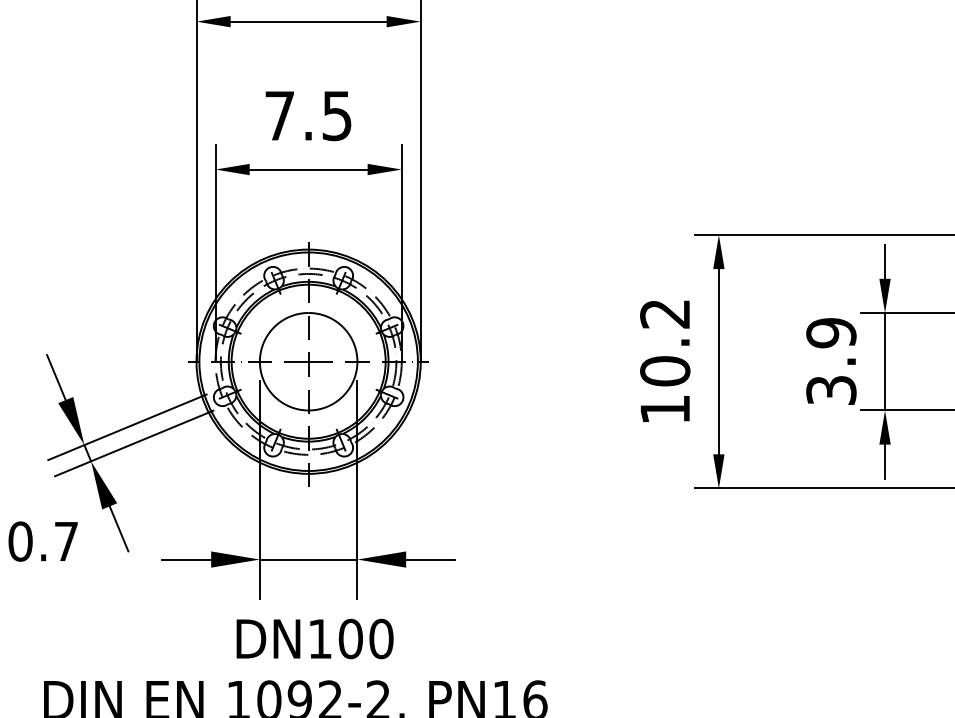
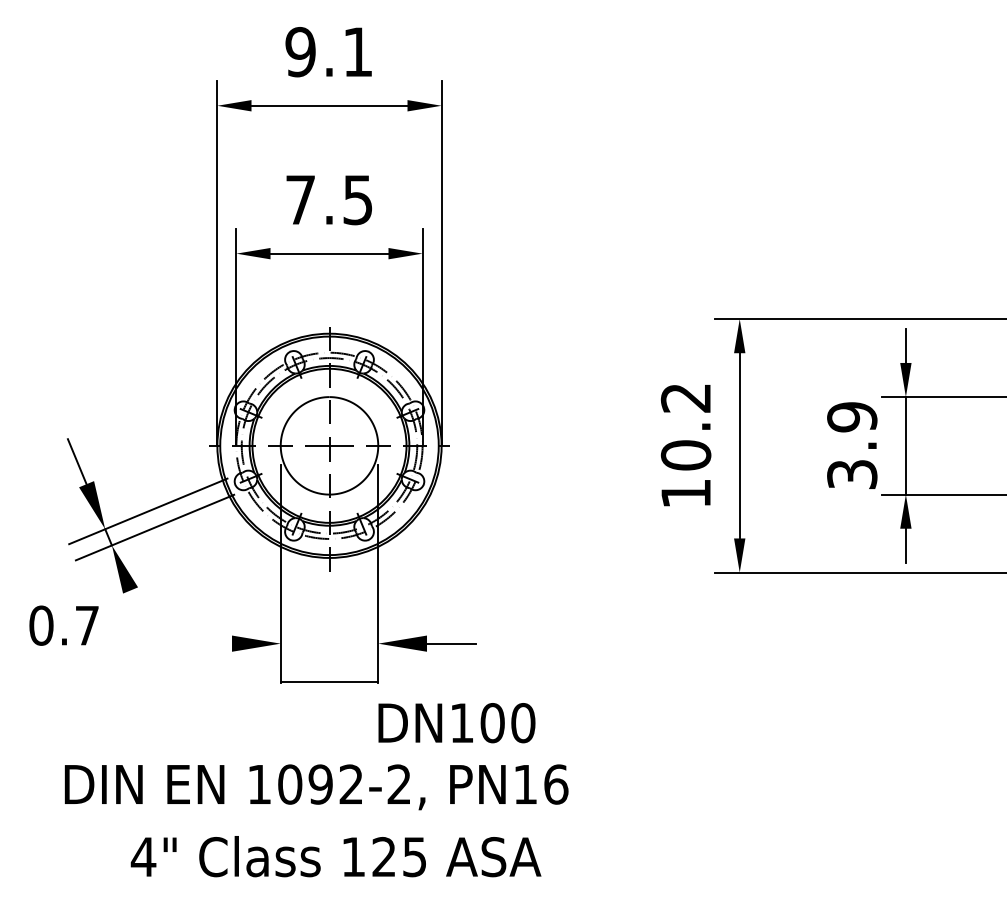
line: (118, 528) -> (139, 612), removed
line: (186, 559) -> (207, 643), removed
line: (308, 559) -> (329, 681), moved
text: (314, 639) -> (456, 723), moved

